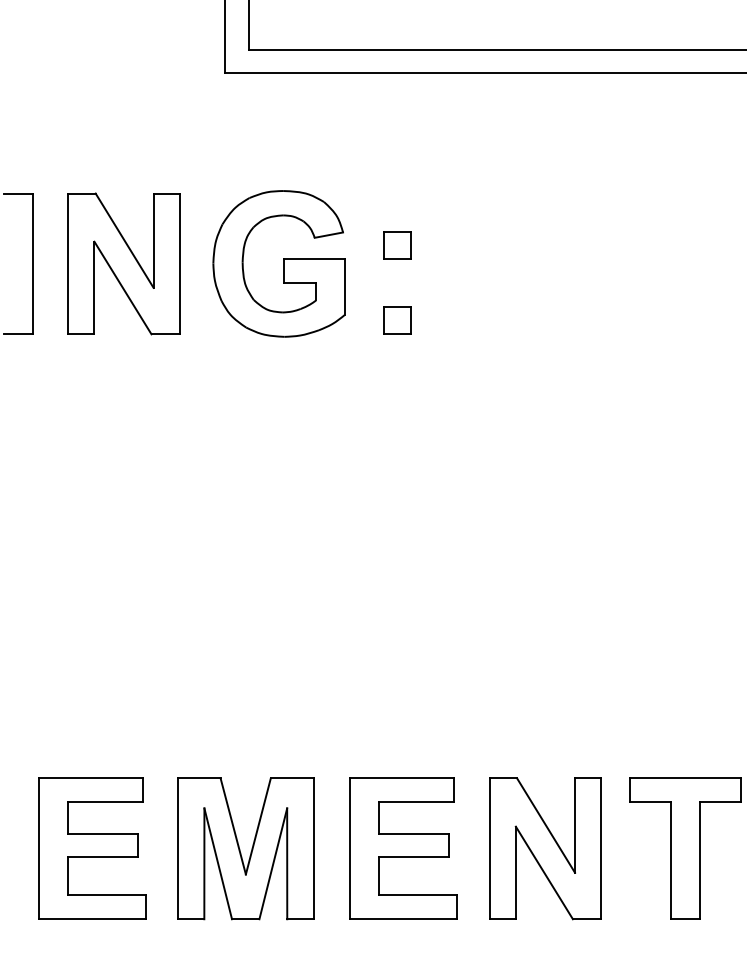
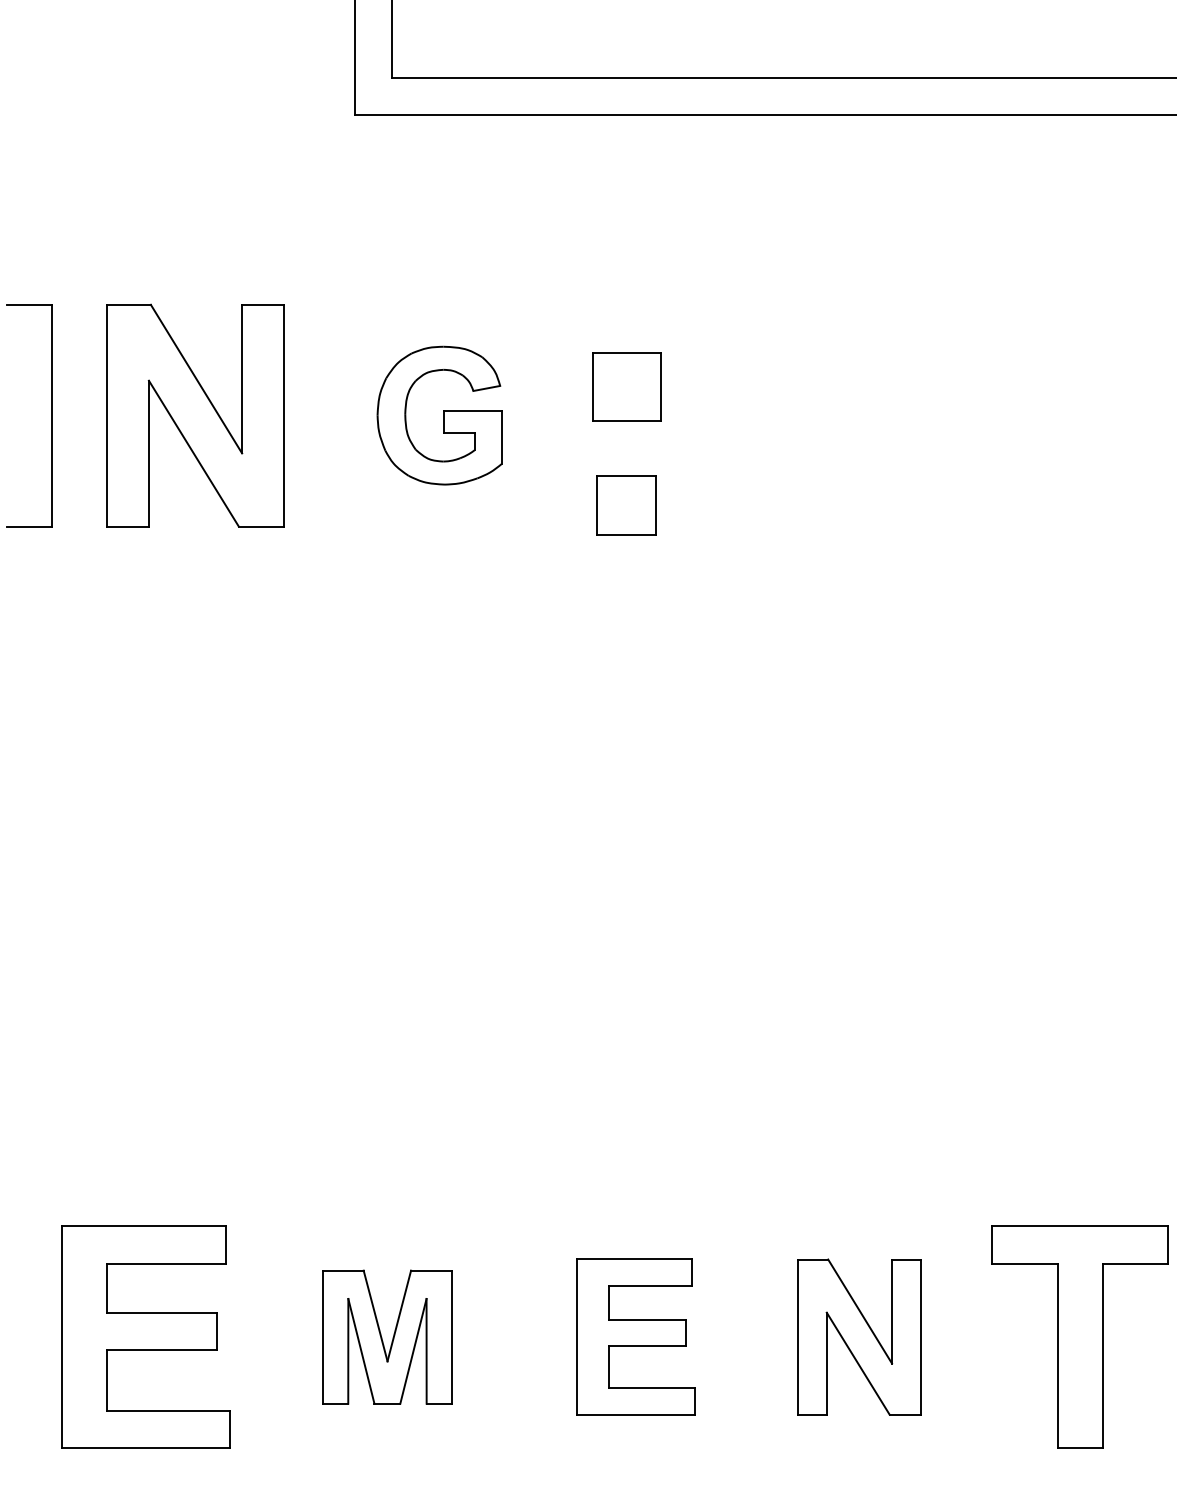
part: (397, 245) -> (626, 386), size x1.6
part: (278, 263) -> (438, 414), size x0.6
part: (397, 320) -> (626, 504), size x1.4
part: (245, 848) -> (386, 1336), size x0.6
part: (403, 848) -> (635, 1336), size x0.7
part: (545, 848) -> (859, 1336), size x0.7

